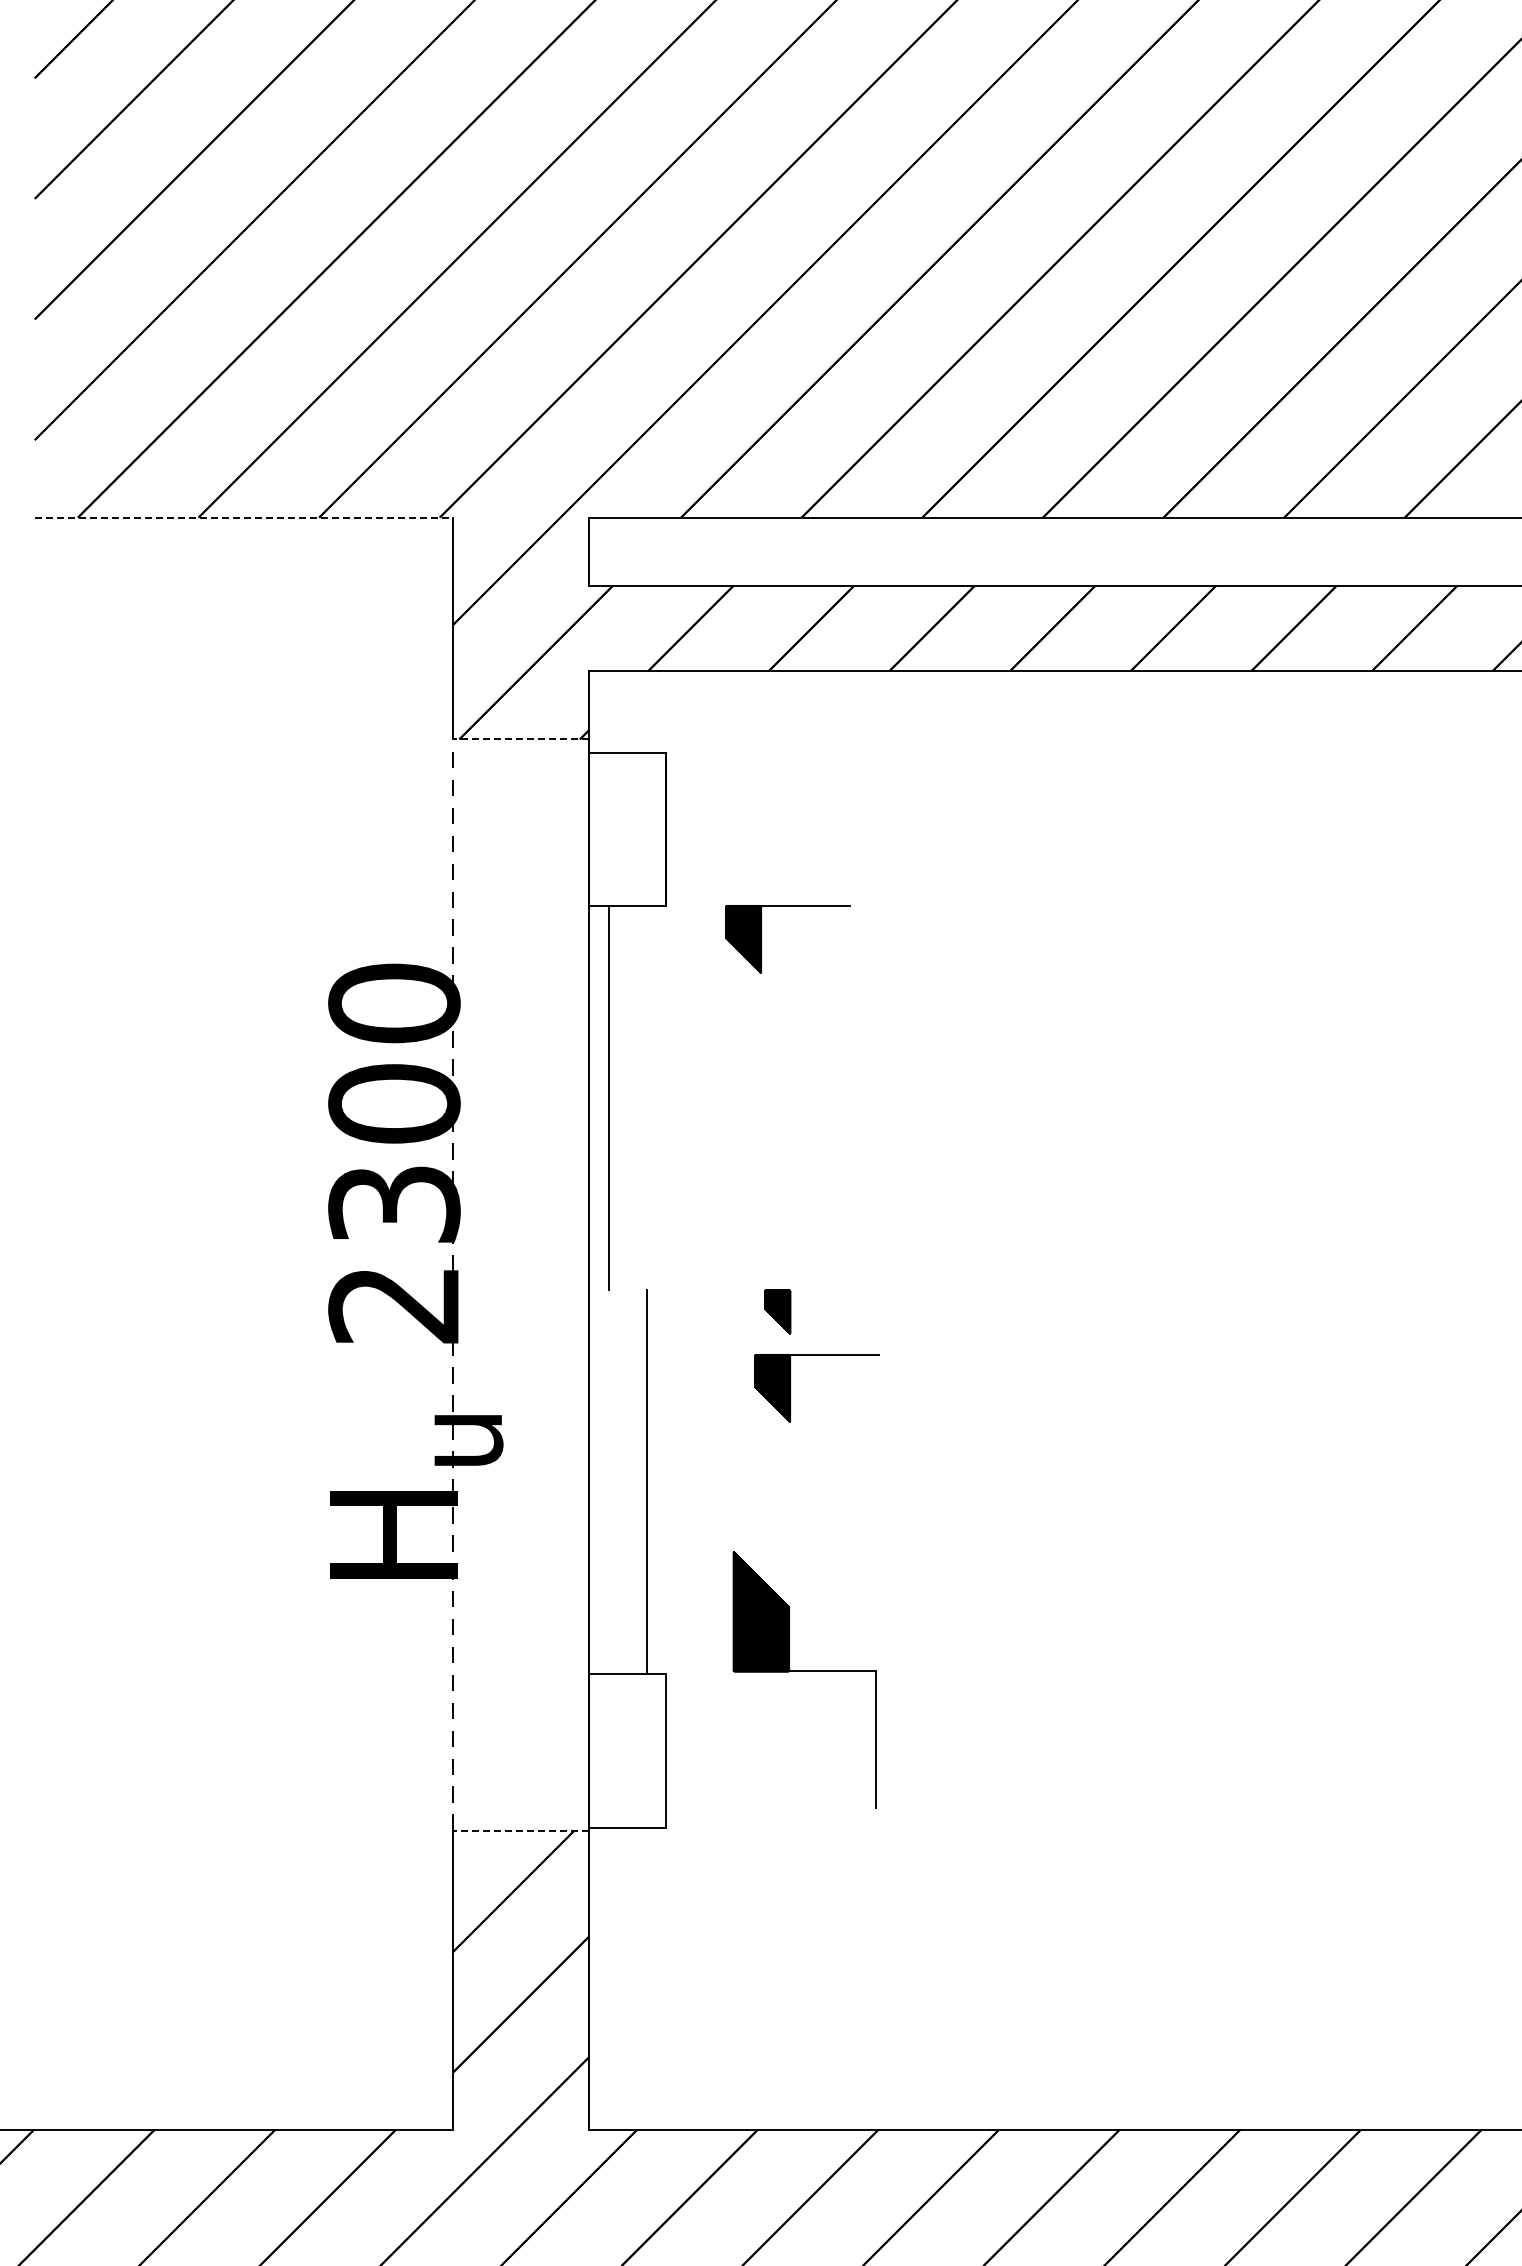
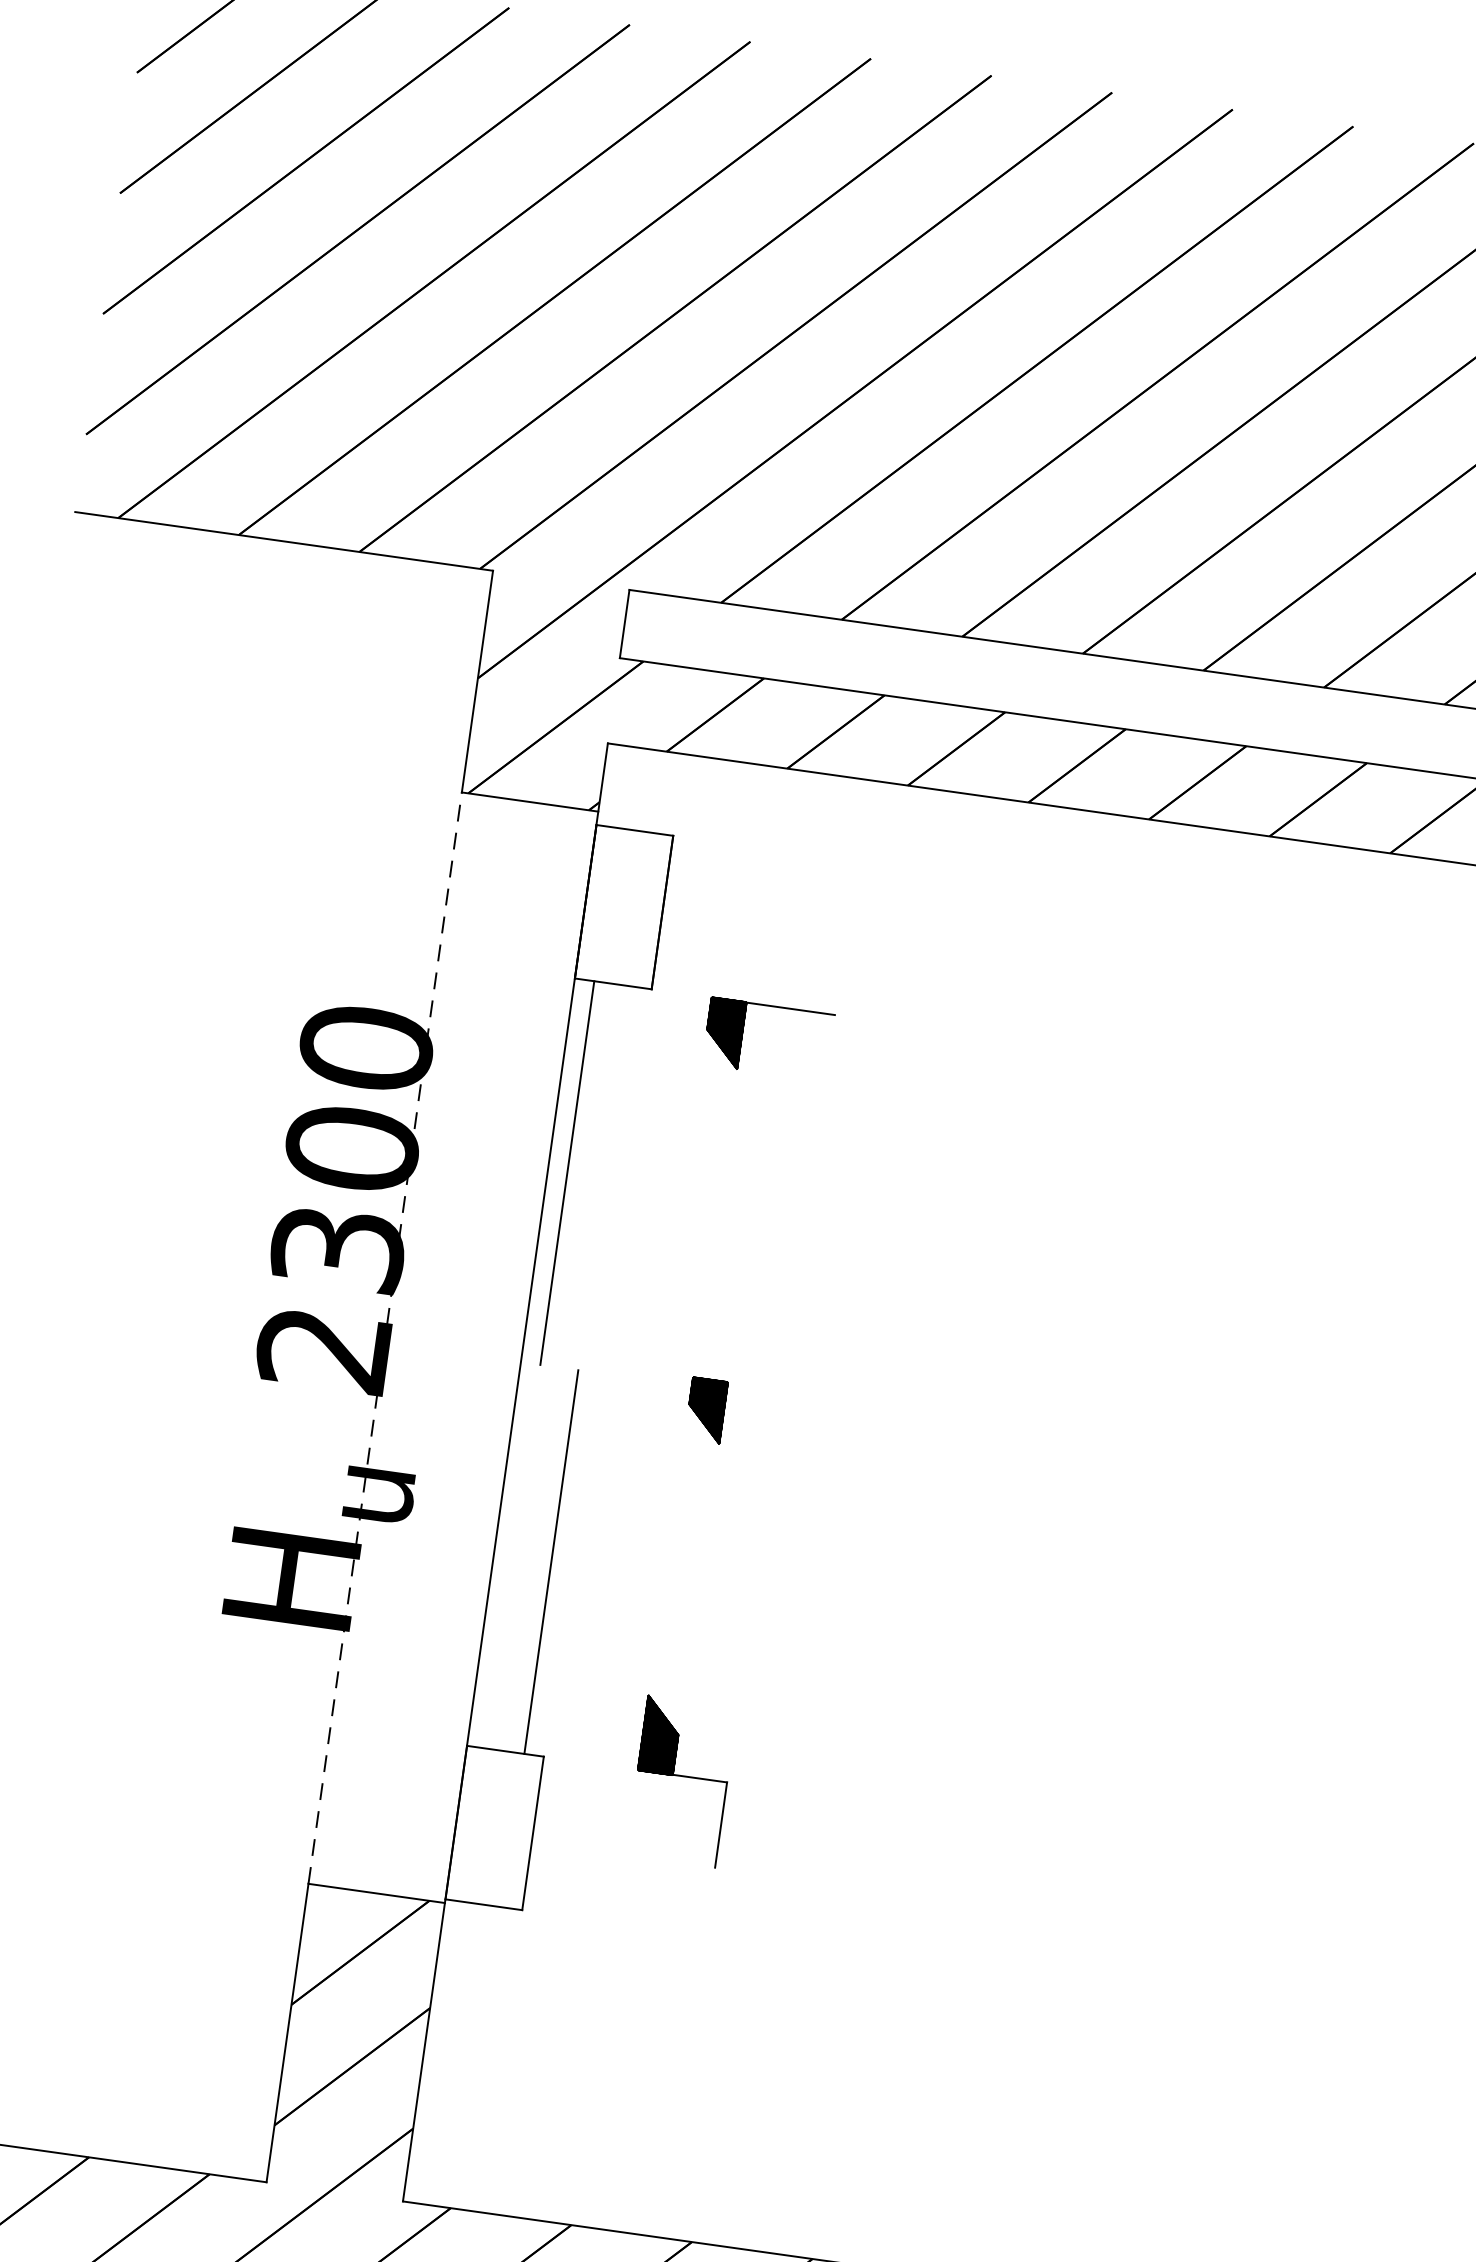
line: (243, 517) -> (283, 541), dashed -> solid
line: (520, 739) -> (529, 802), dashed -> solid
part: (777, 1311) -> (706, 1409), size x1.43
part: (790, 1388) -> (708, 1488), removed
part: (804, 1678) -> (681, 1780), size x0.62
line: (520, 1831) -> (376, 1893), dashed -> solid

